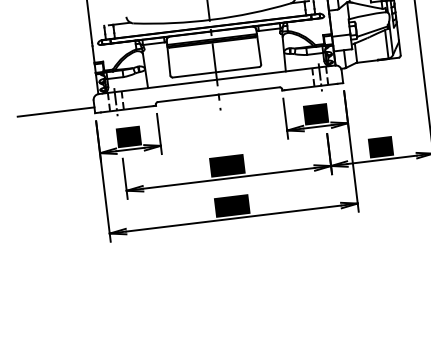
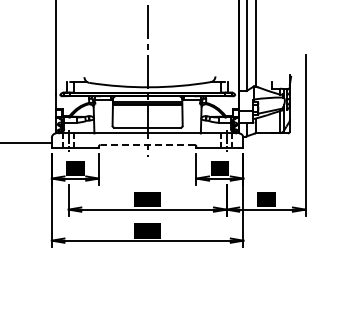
line: (218, 94) -> (147, 144), solid -> dashed

